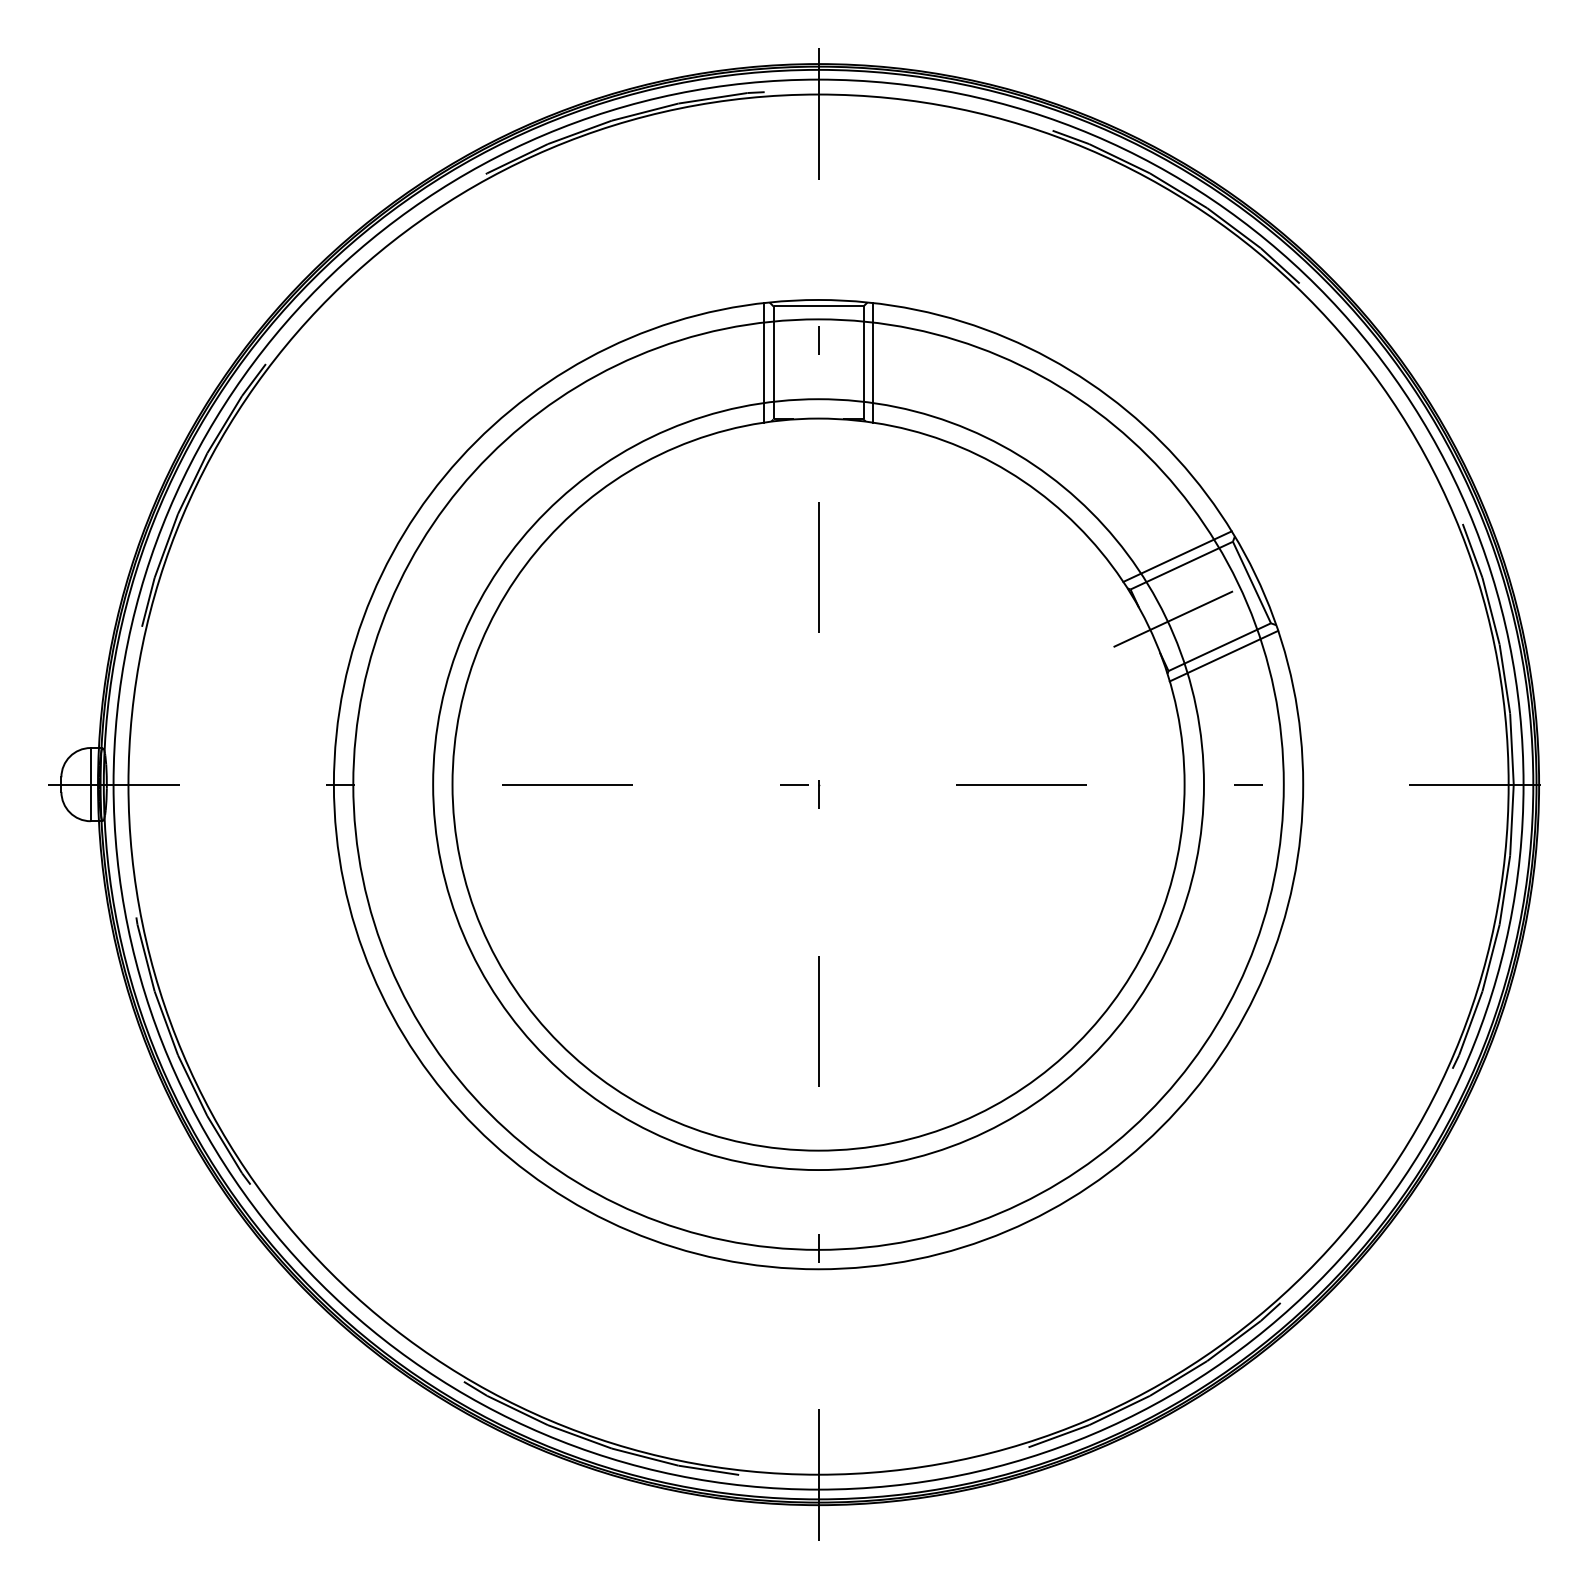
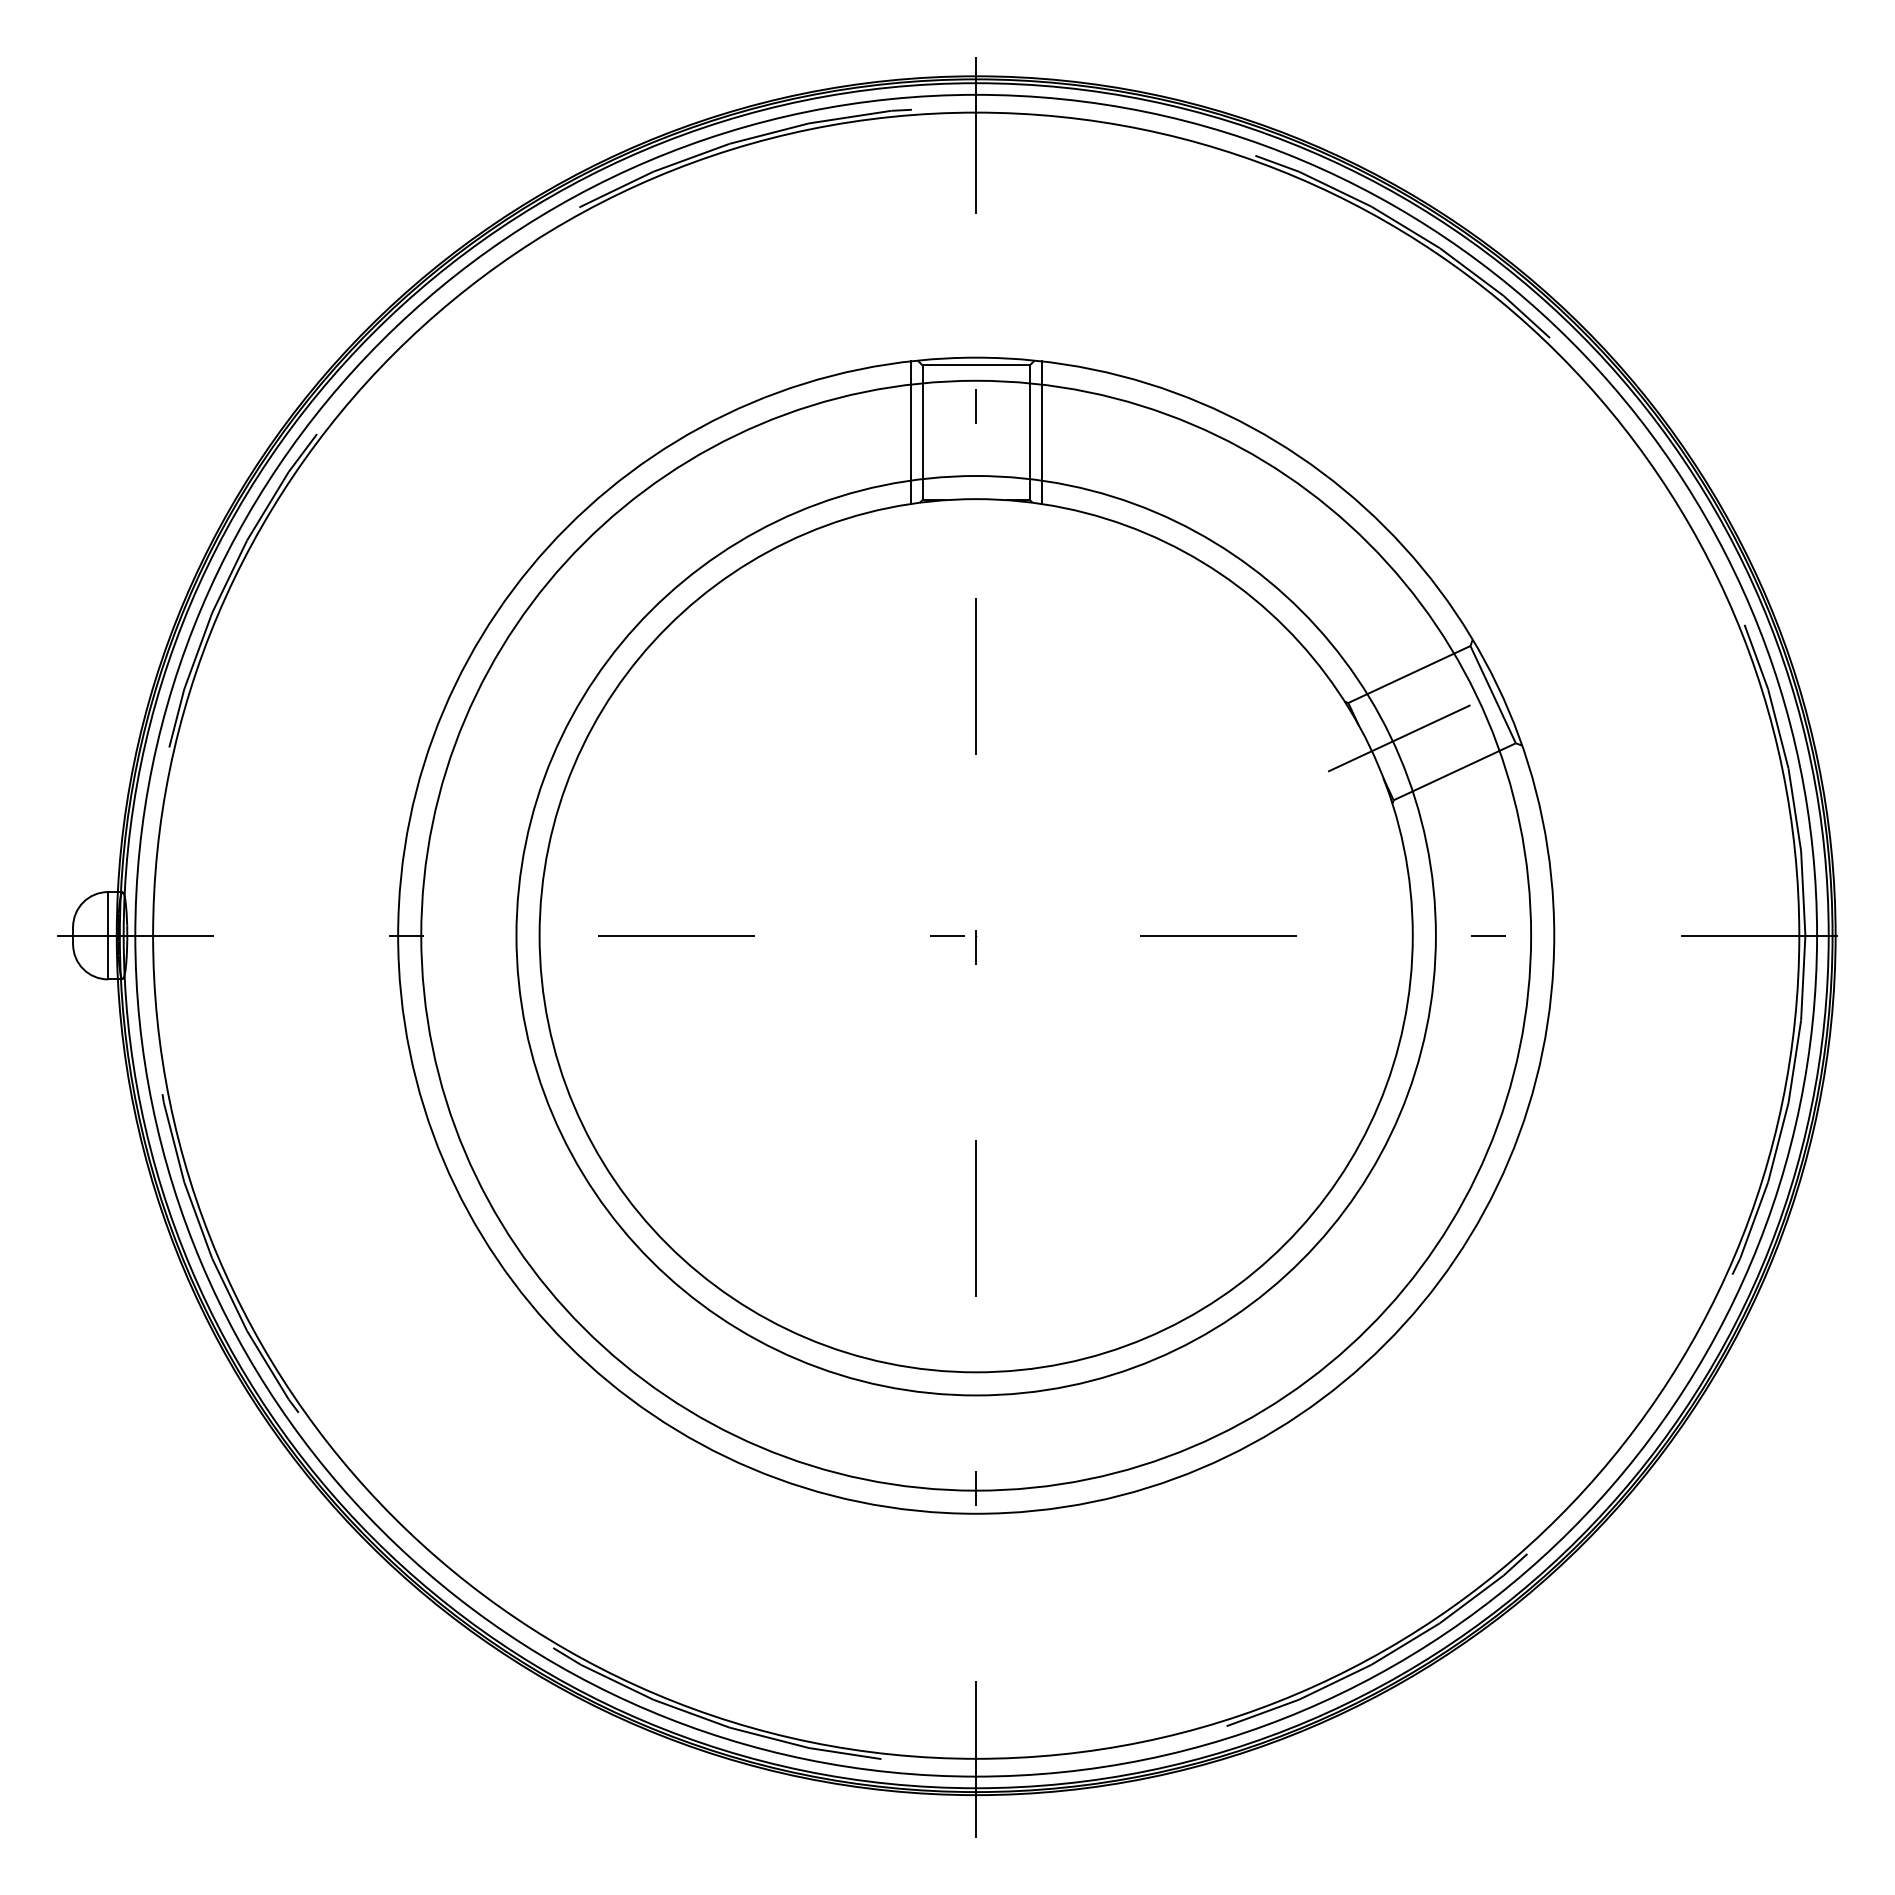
line: (1177, 556) -> (1404, 663), removed
line: (1223, 656) -> (1459, 782), removed

